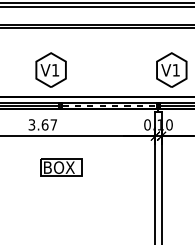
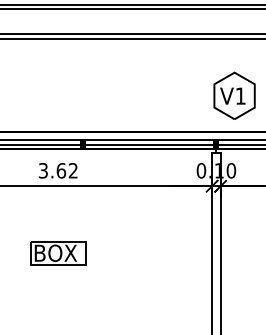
part: (51, 69) -> (69, 95), removed
line: (109, 105) -> (149, 144), dashed -> solid
text: (53, 124) -> (72, 170), 3.67 -> 3.62
part: (61, 167) -> (58, 253), moved

